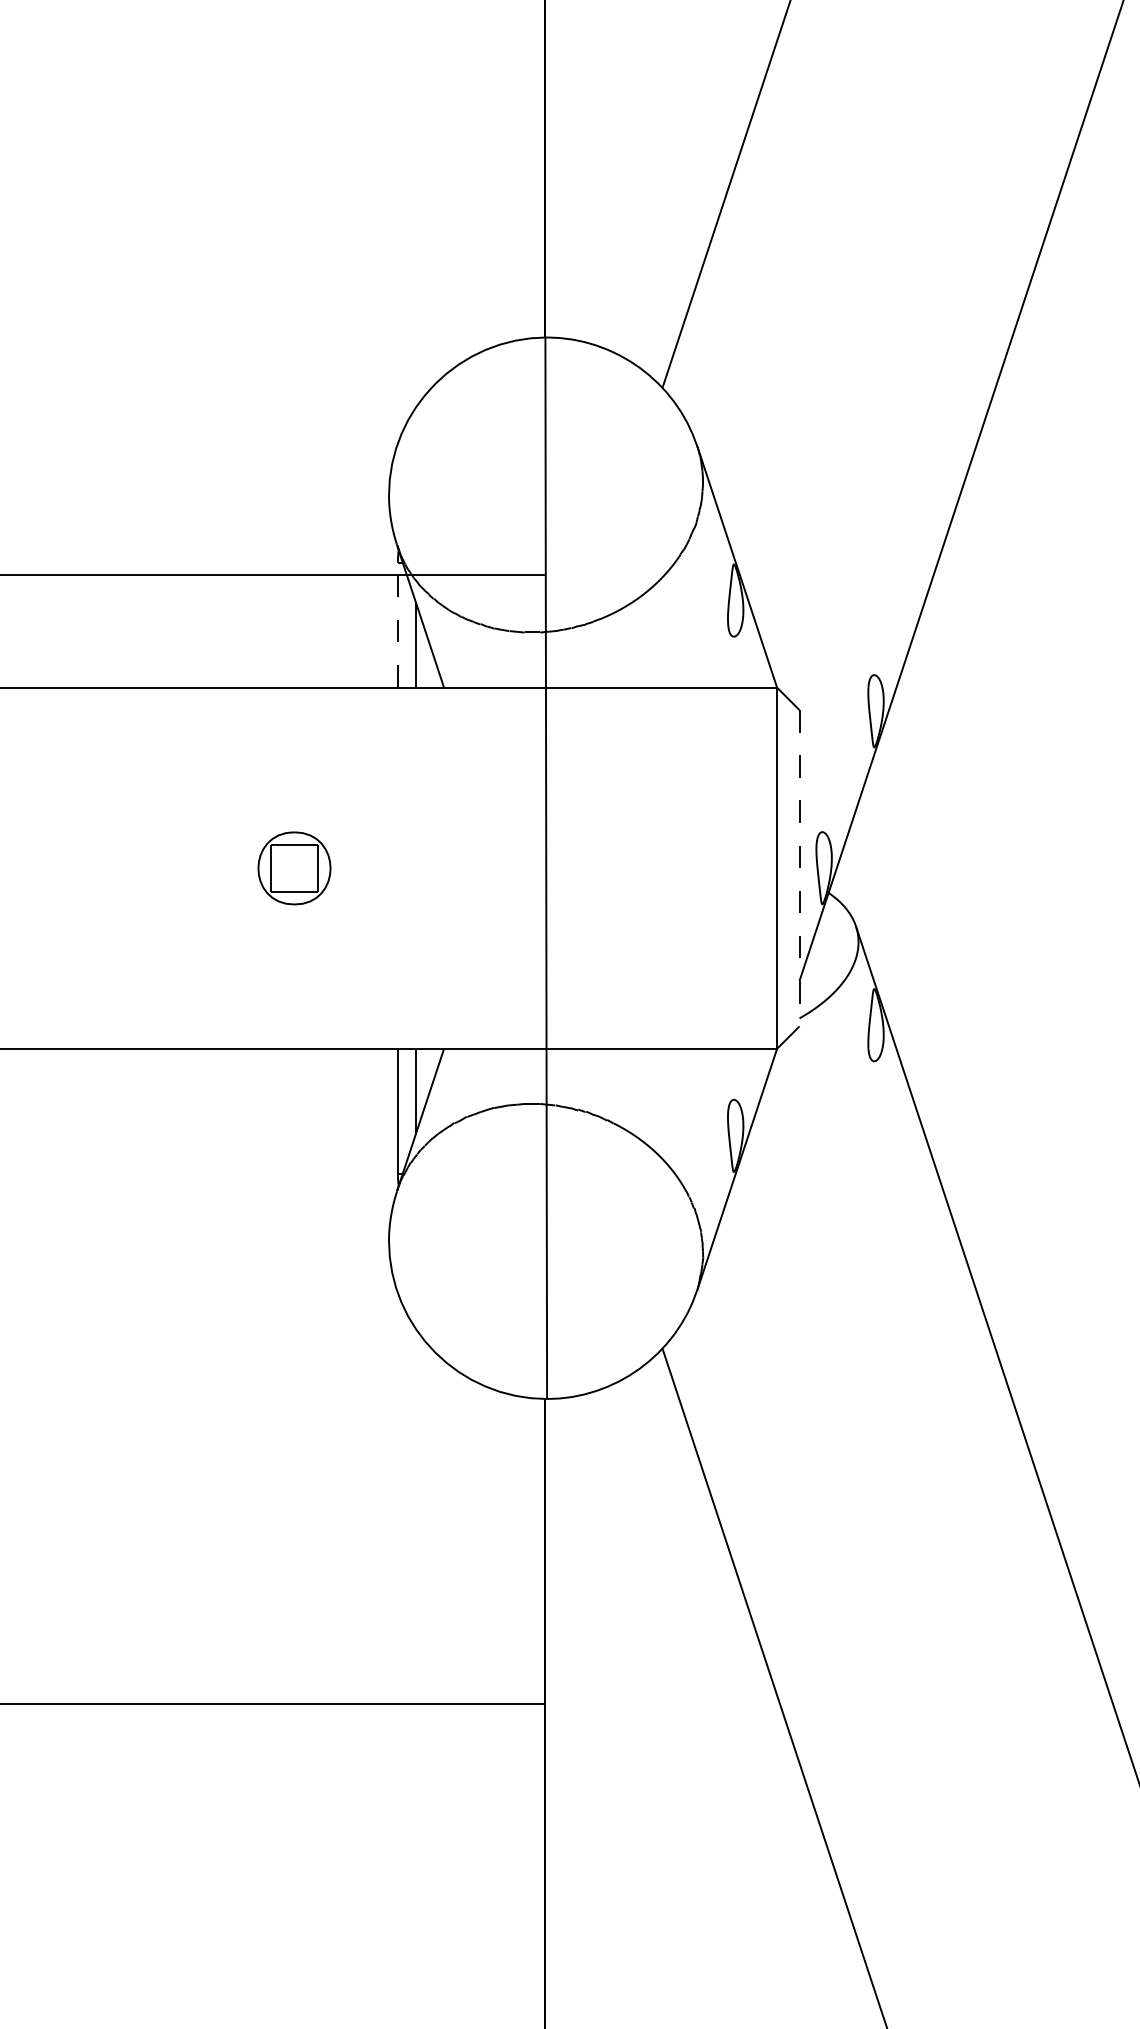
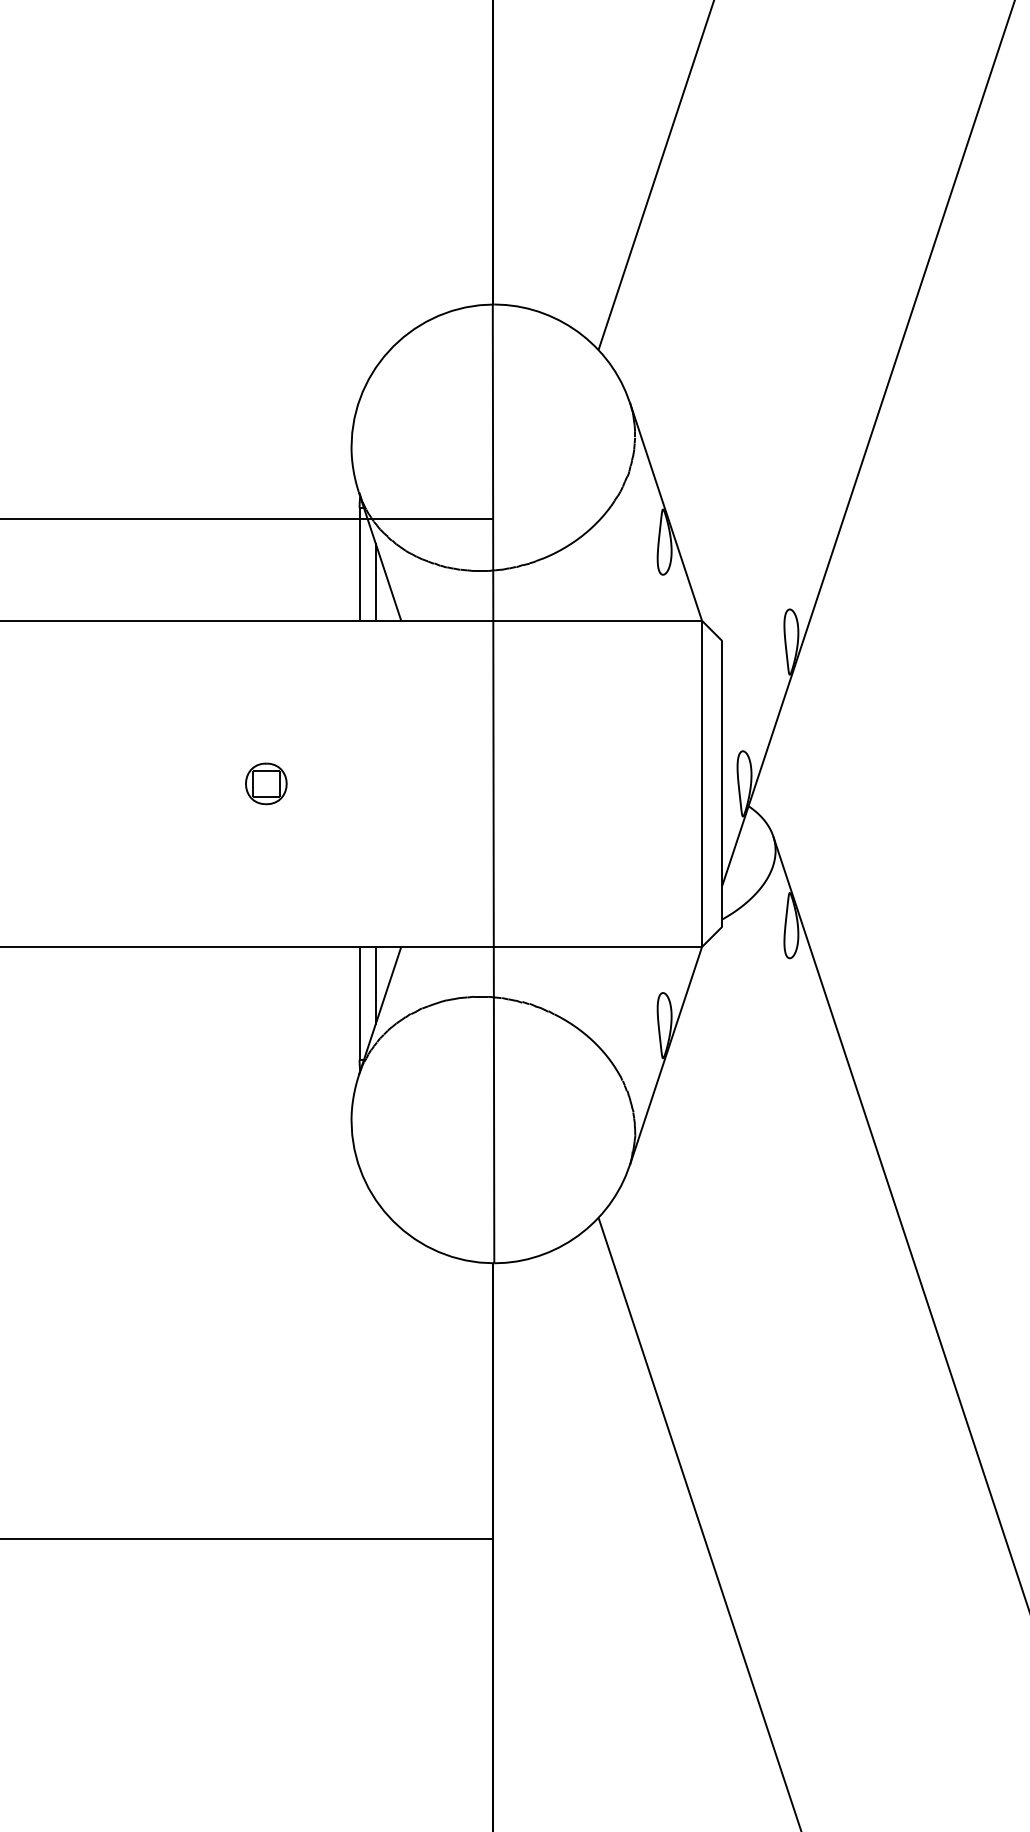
line: (397, 624) -> (359, 563), dashed -> solid
part: (294, 867) -> (266, 783), size x0.62
line: (799, 868) -> (722, 784), dashed -> solid

